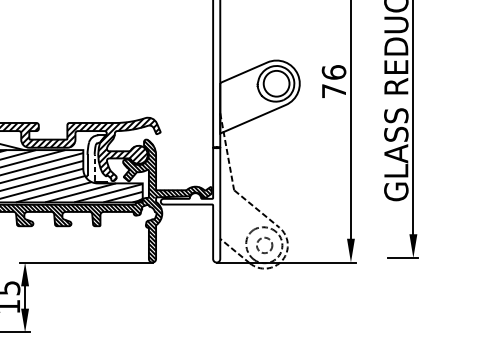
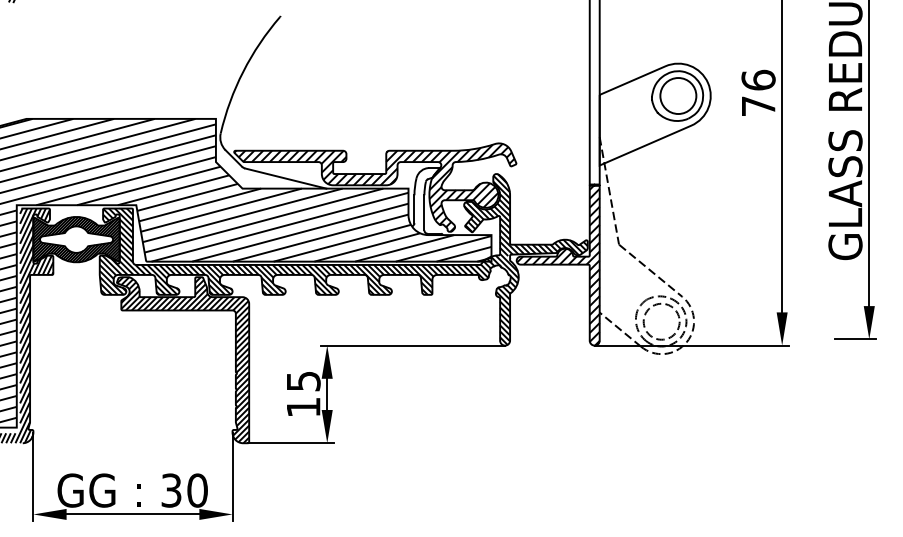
line: (94, 167) -> (424, 212), dashed -> solid
hatch: (190, 205) -> (558, 265), added
circle: (264, 245) -> (661, 321), size x1.67

